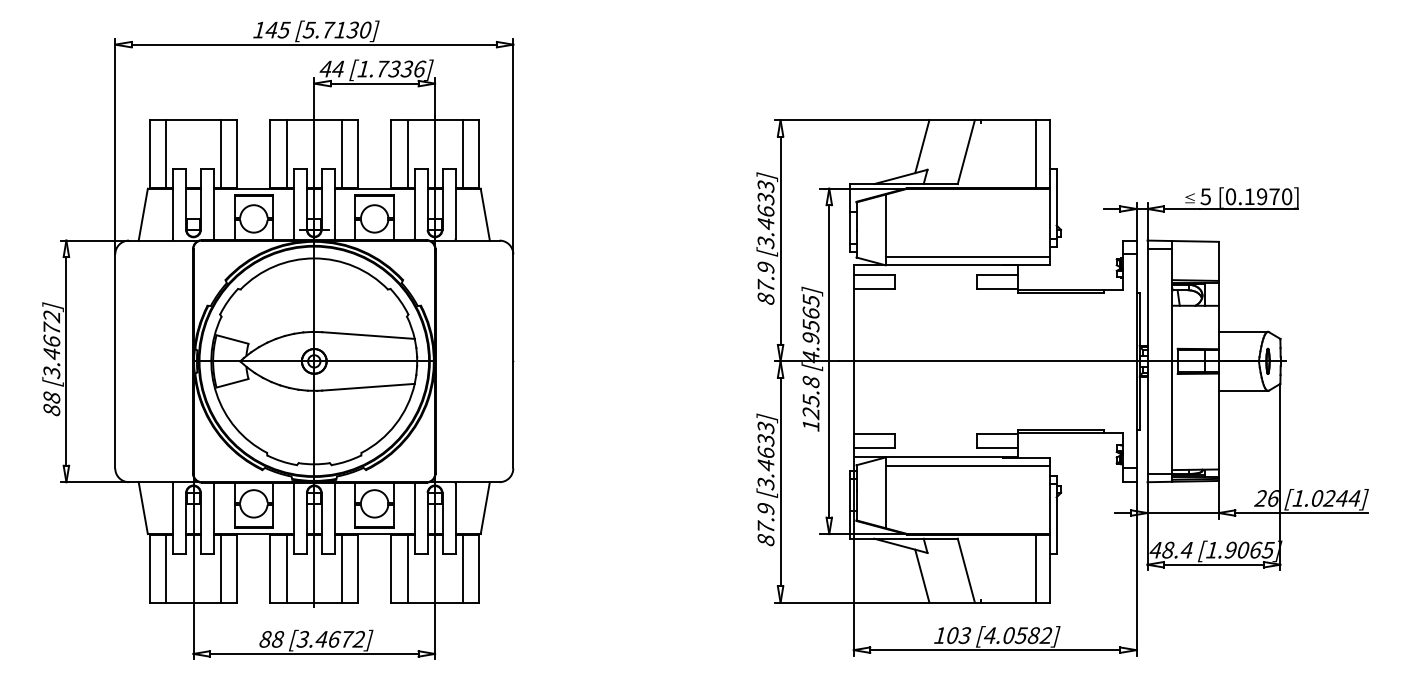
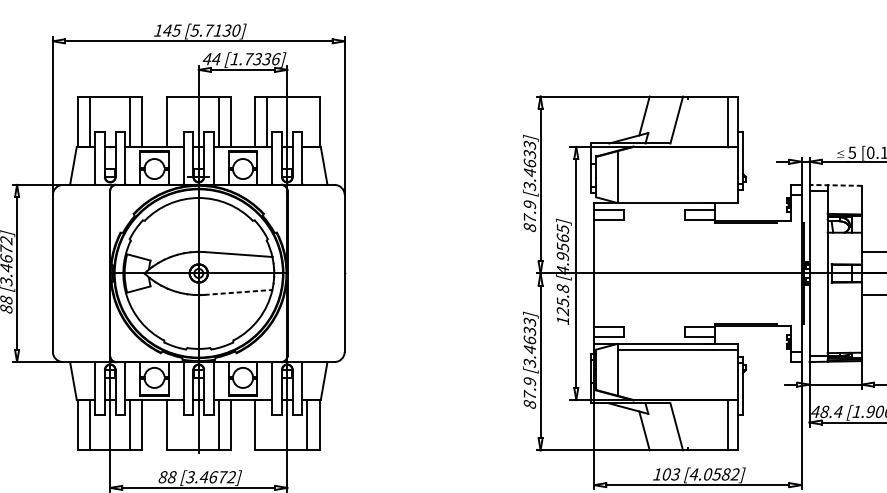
line: (286, 154) -> (178, 121), removed
line: (462, 154) -> (307, 121), removed
line: (1183, 241) -> (835, 185), solid -> dashed
line: (967, 256) -> (677, 196), removed
line: (368, 387) -> (238, 292), solid -> dashed
line: (286, 568) -> (178, 425), removed
line: (407, 568) -> (267, 425), removed

